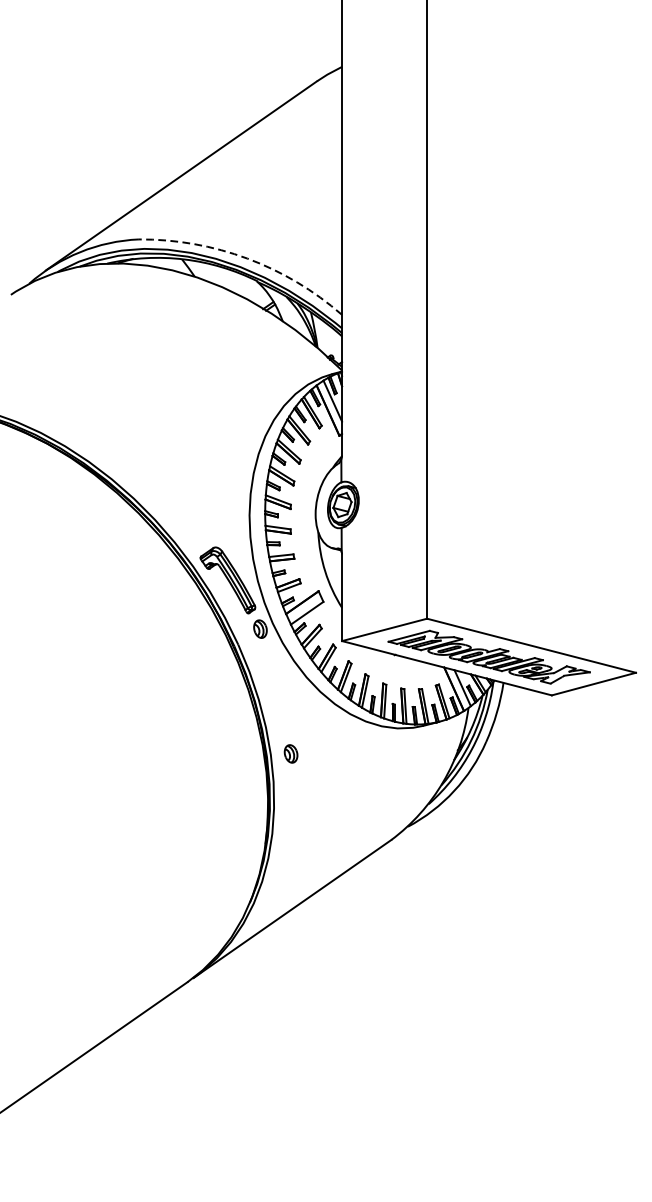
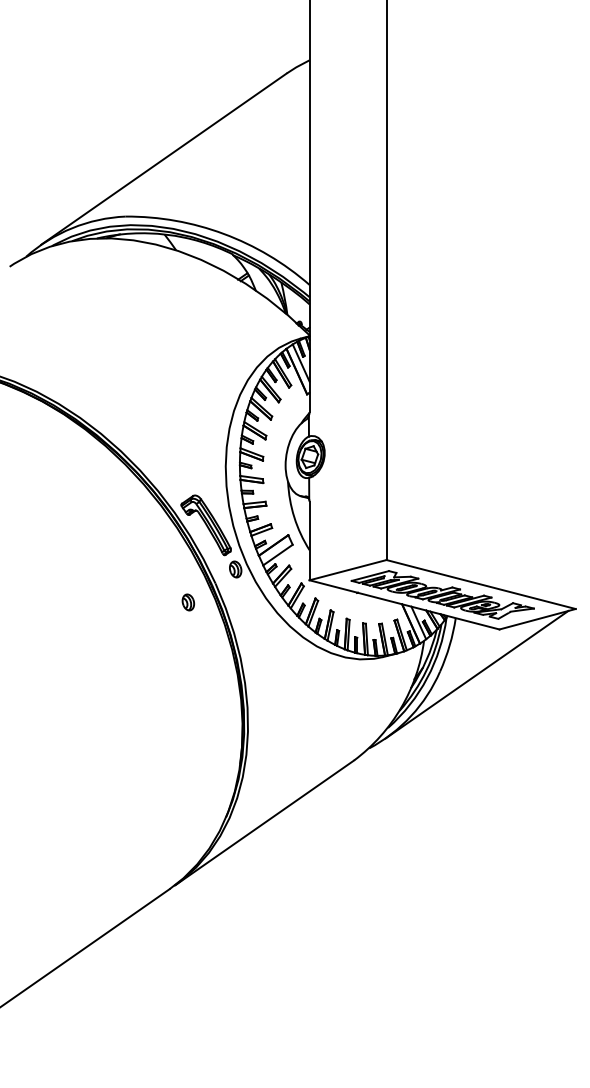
arc: (247, 258) -> (223, 233), dashed -> solid
line: (526, 745) -> (476, 674), added
part: (290, 753) -> (187, 602), moved

